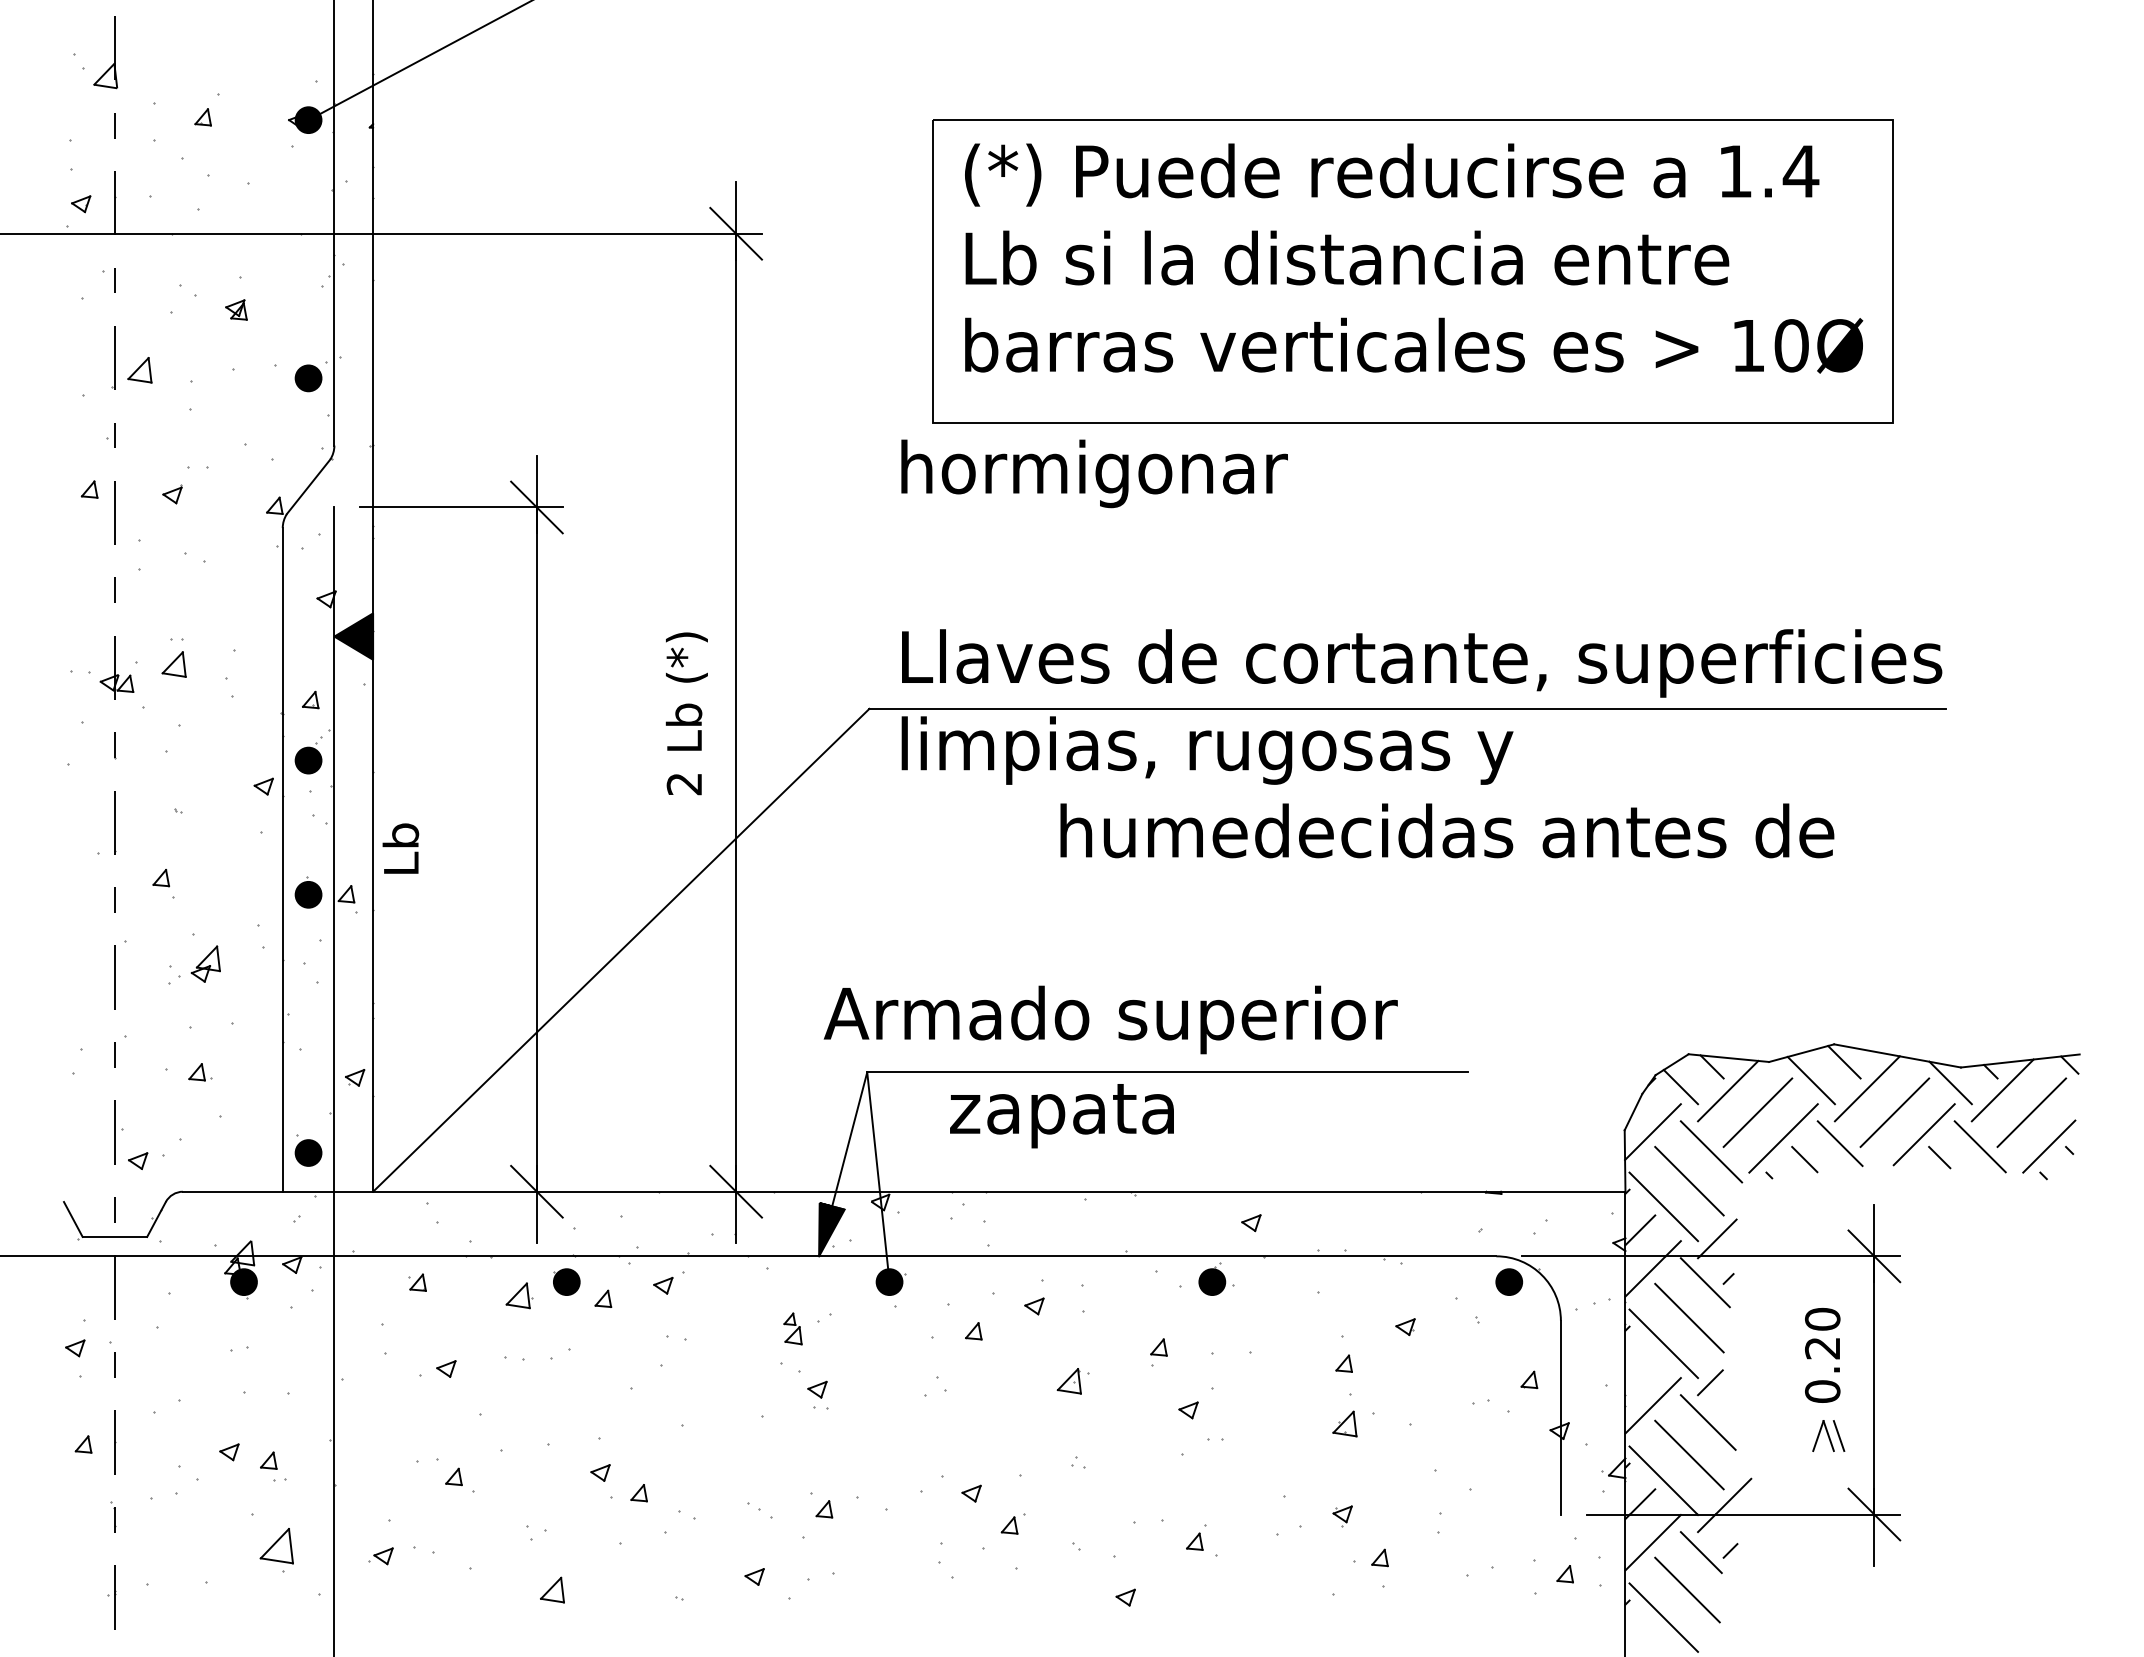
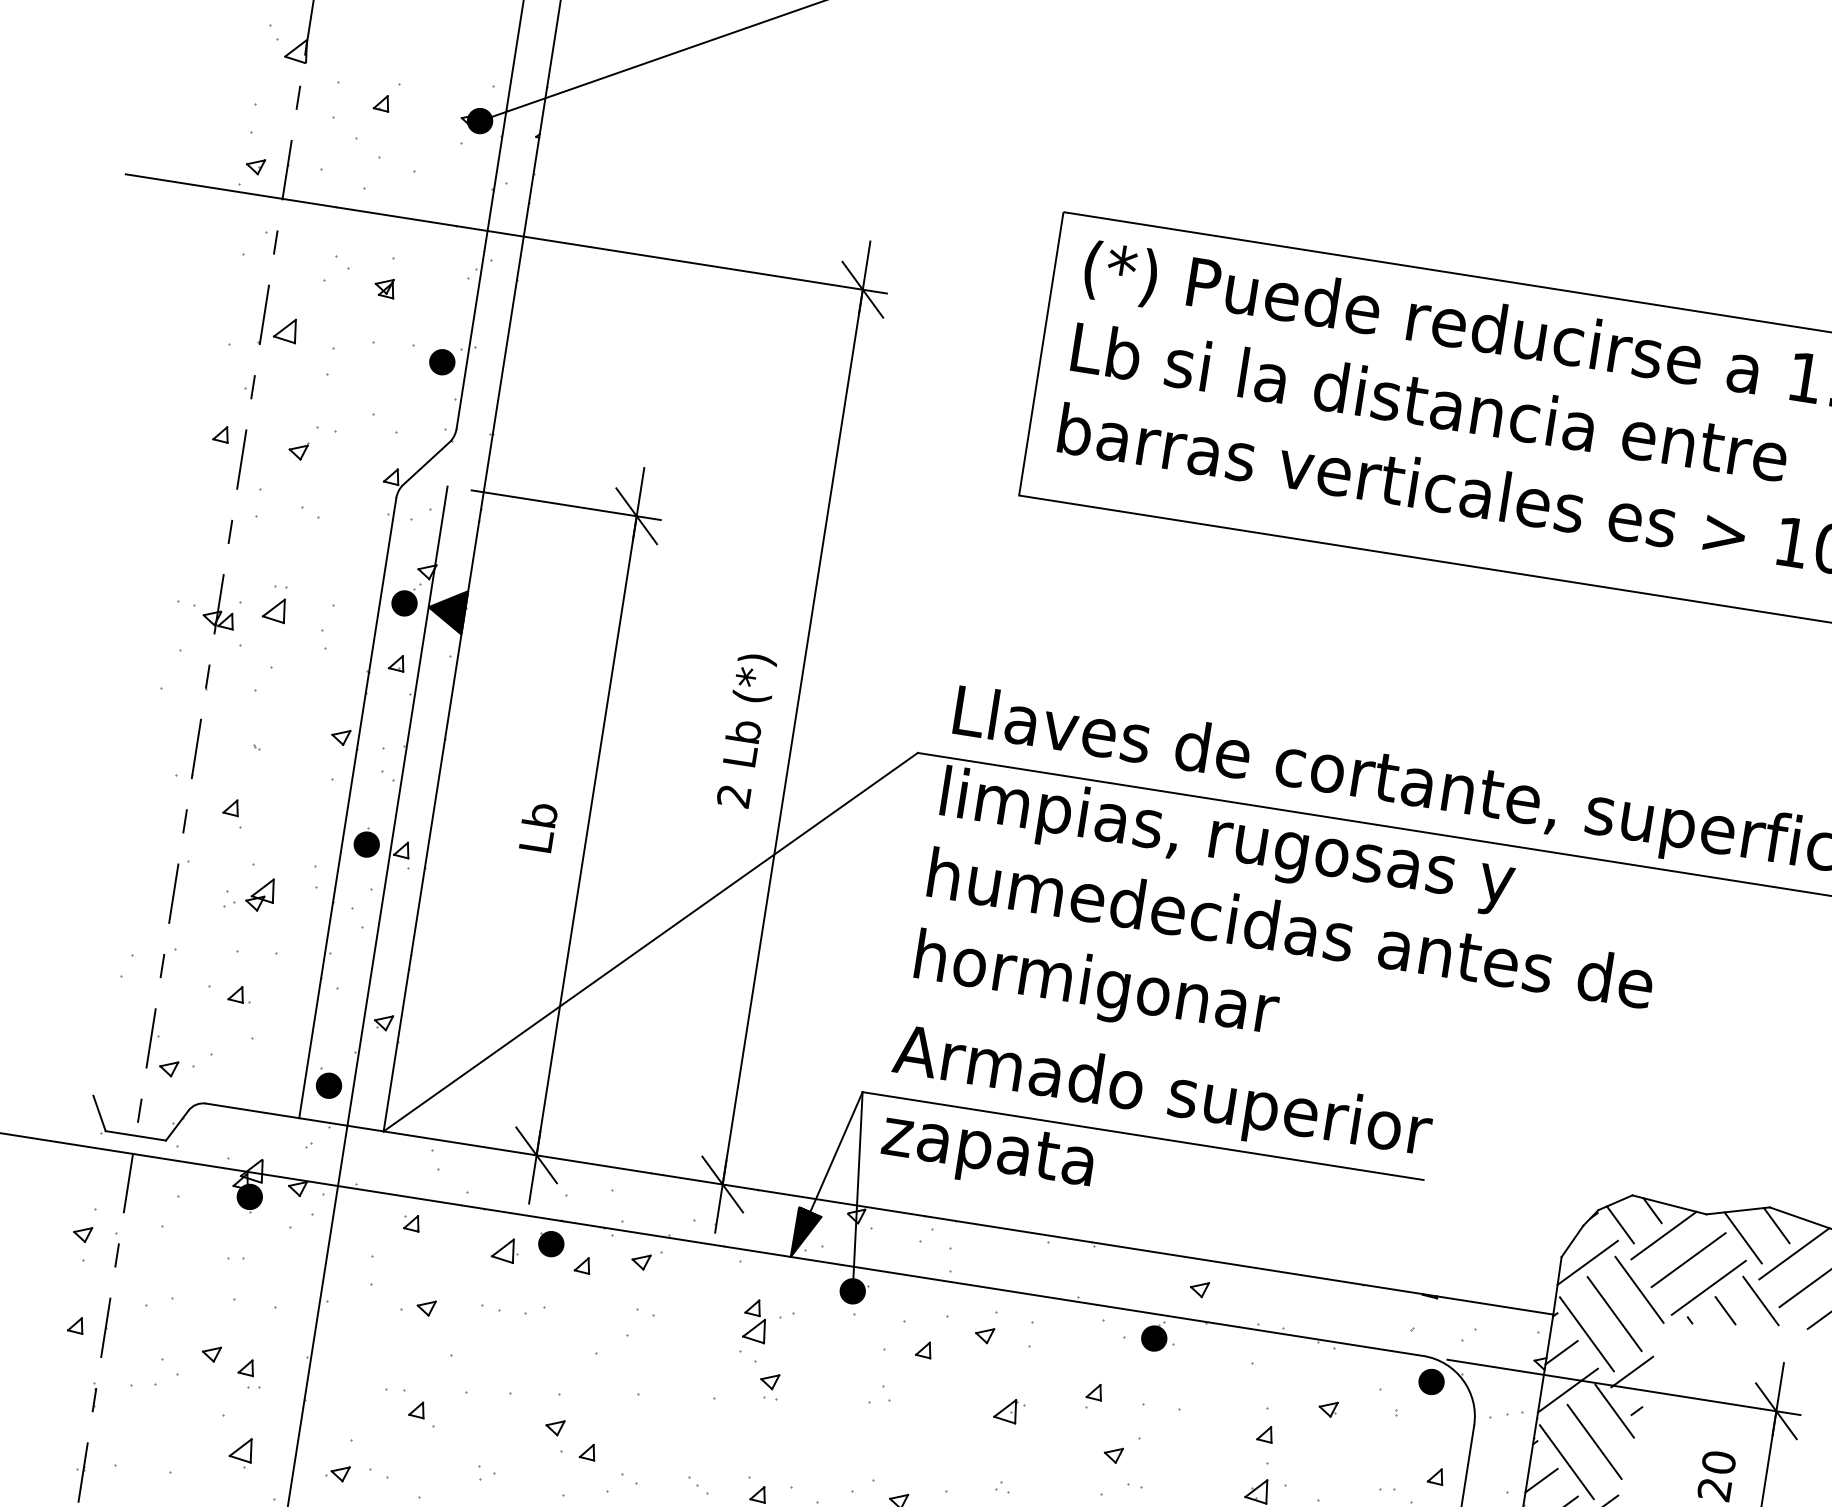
text: (1094, 473) -> (1096, 987), moved
part: (308, 755) -> (405, 598), moved
text: (1447, 830) -> (1291, 927), moved
text: (400, 848) -> (537, 827), moved
text: (1110, 1019) -> (1161, 1095), moved
text: (1061, 1116) -> (987, 1153), moved
part: (792, 1328) -> (755, 1320), size x1.43
line: (1640, 1367) -> (1541, 1480), added
part: (276, 1550) -> (240, 1452), size x0.71

